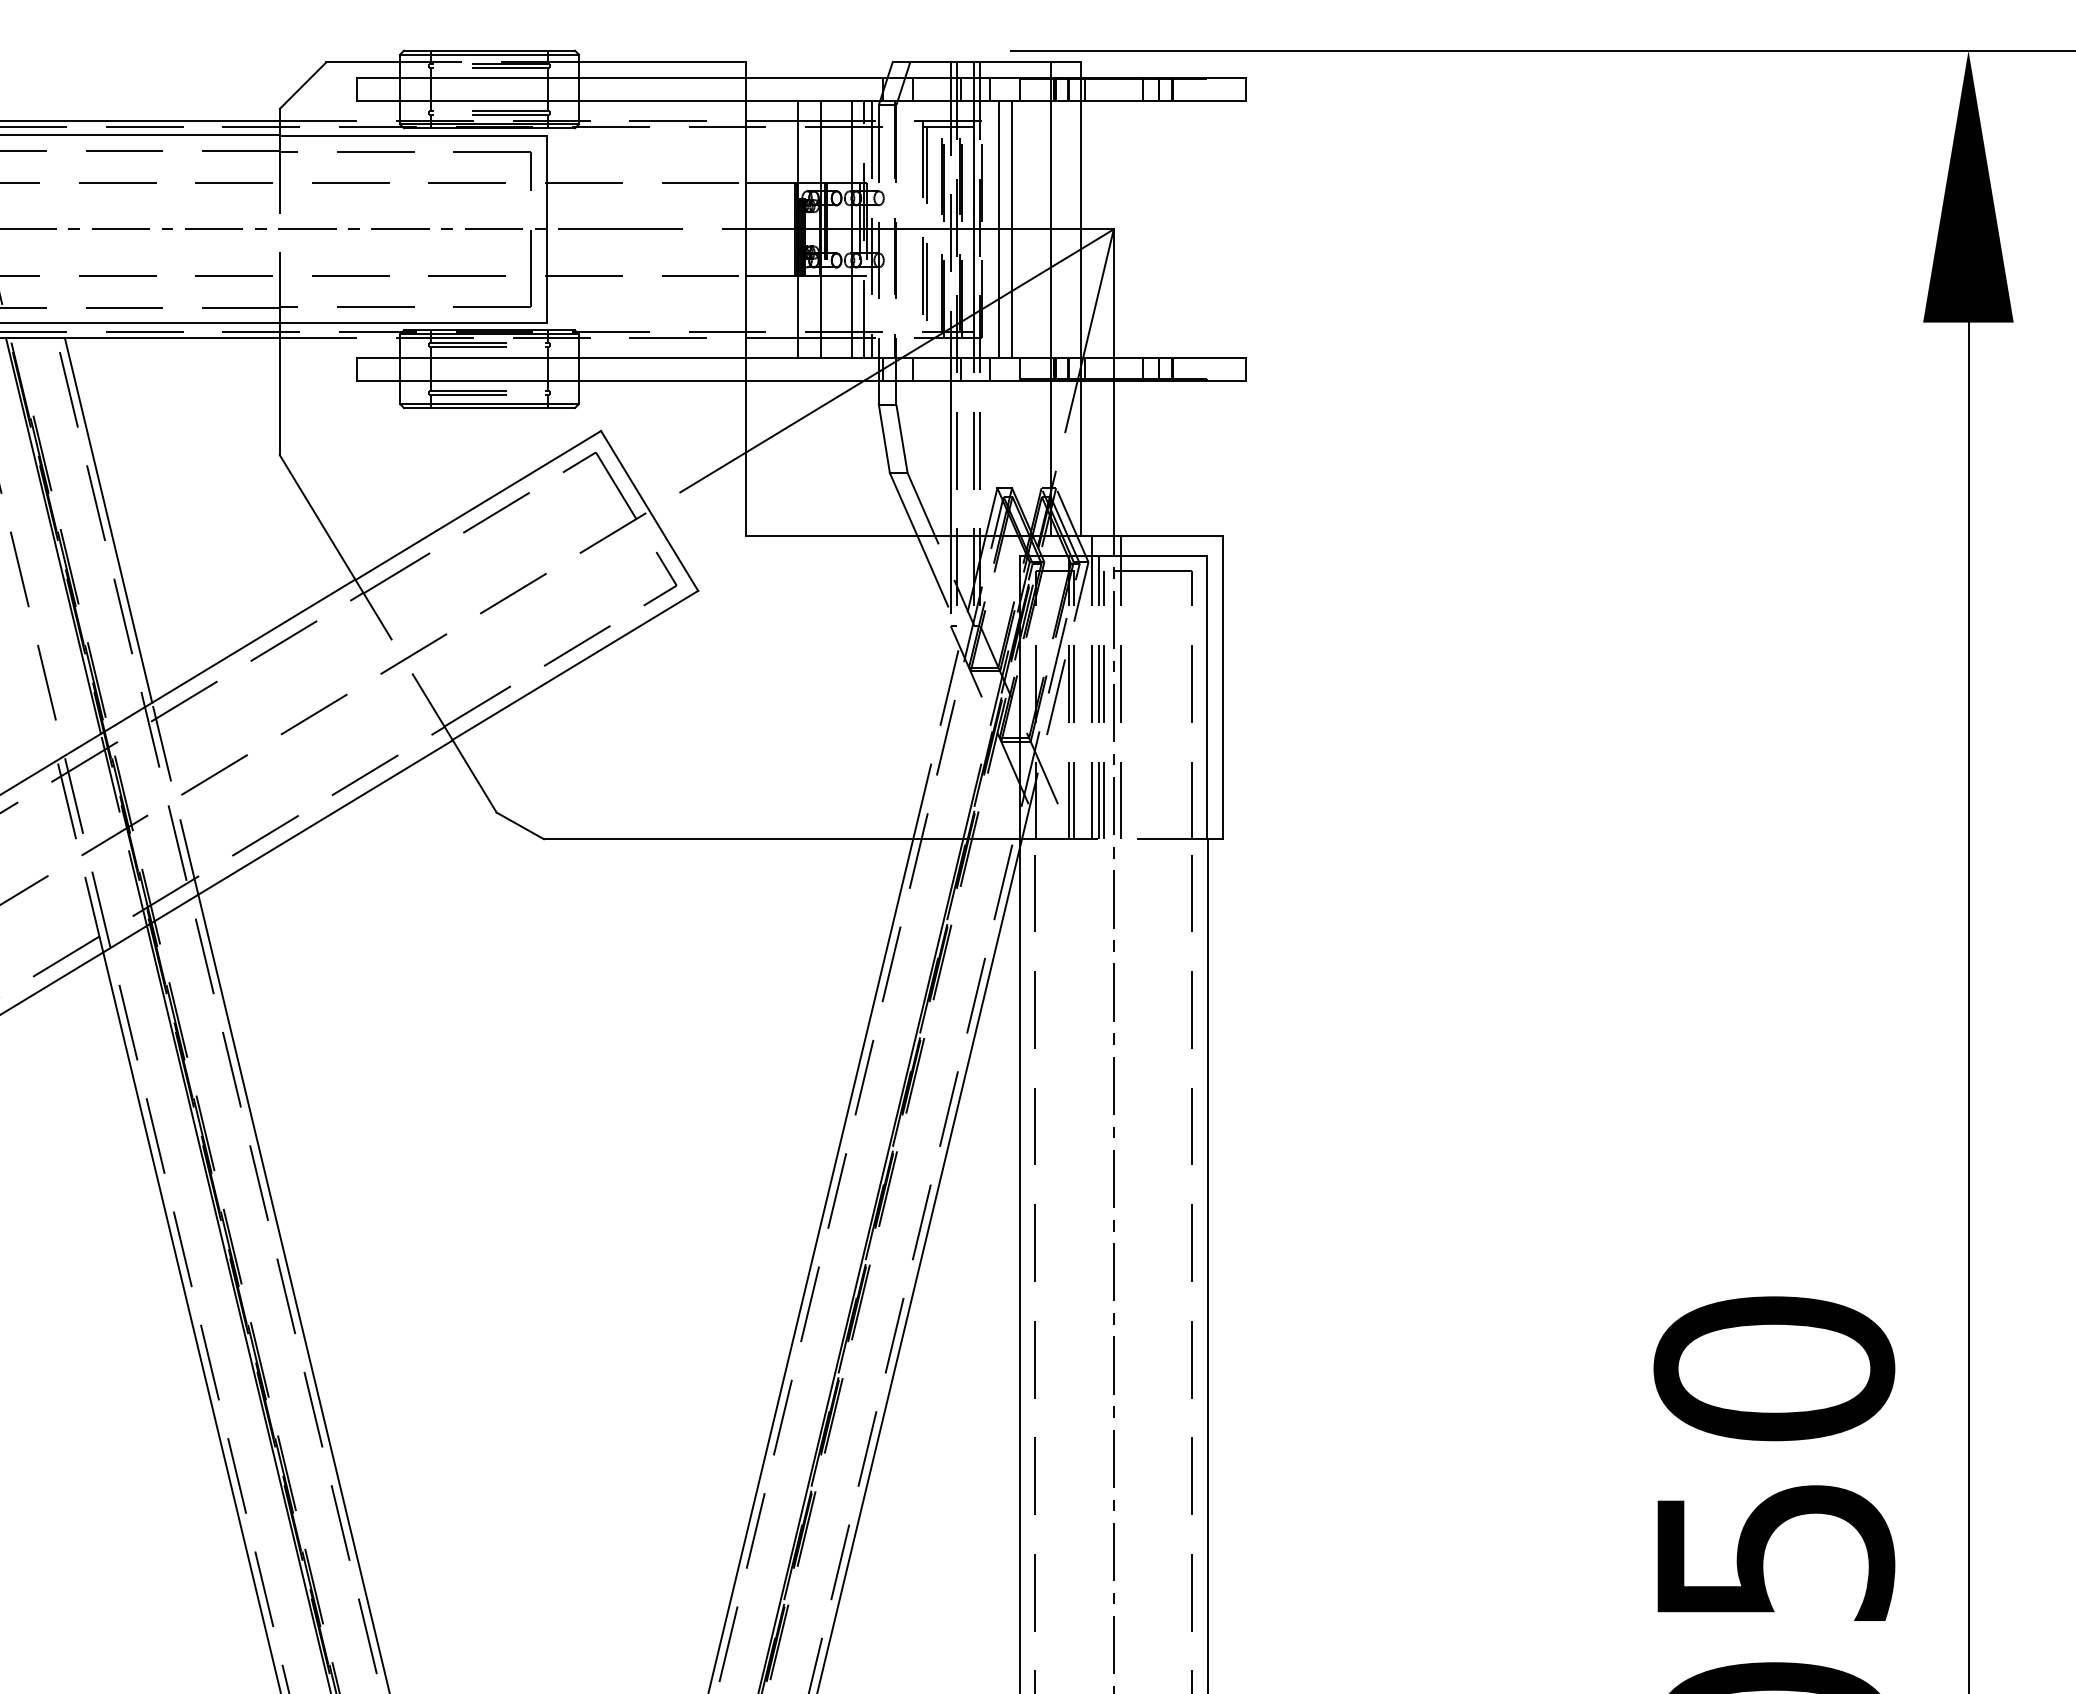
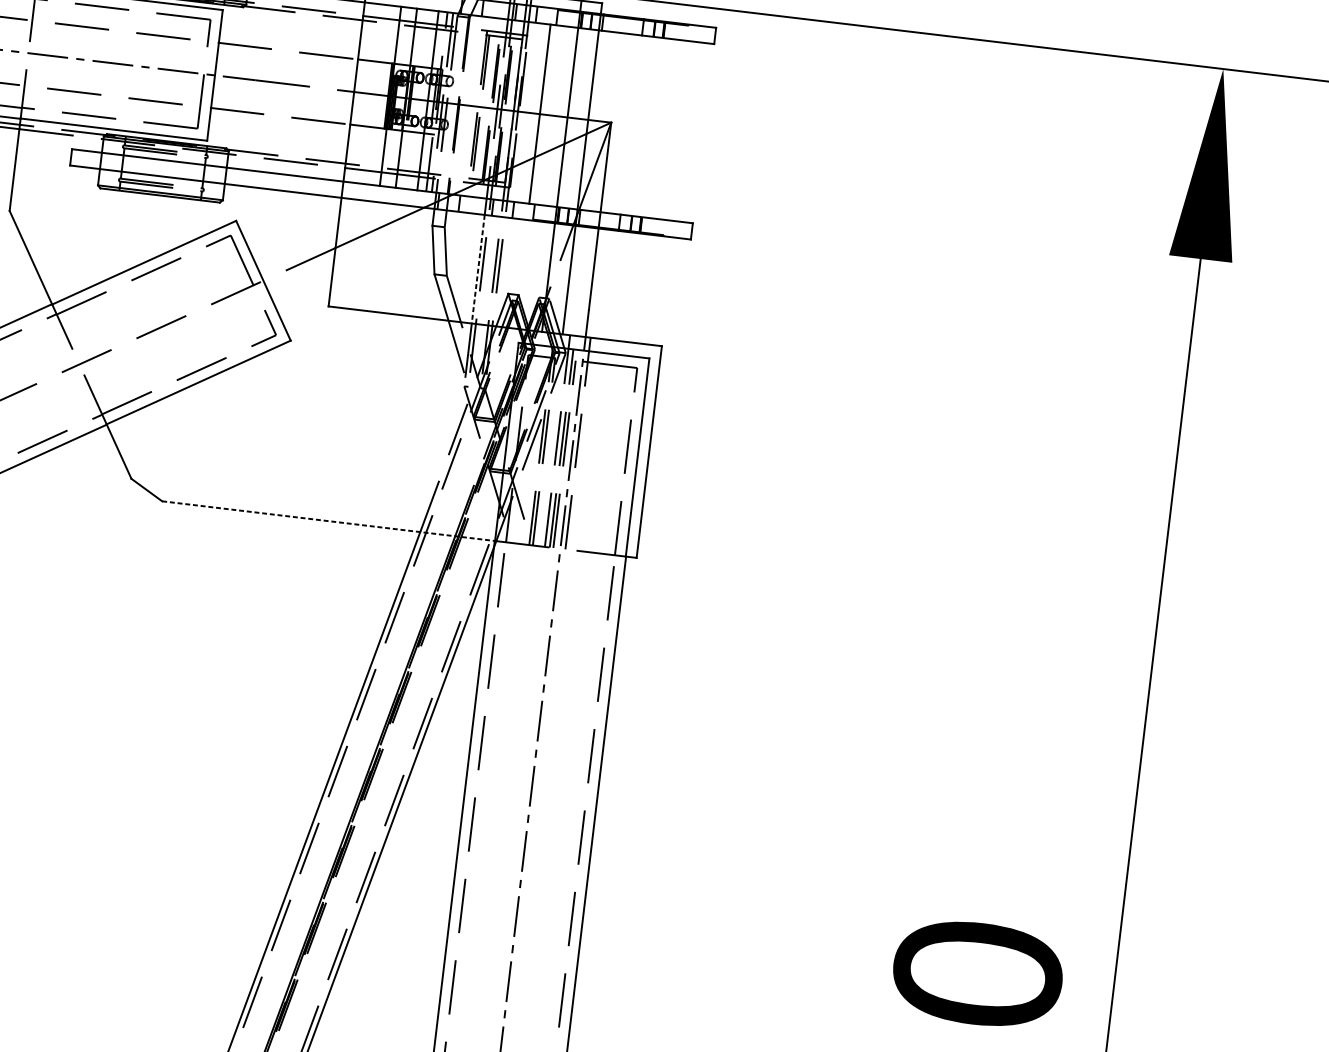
line: (998, 229) -> (530, 113), removed
line: (950, 458) -> (478, 269), solid -> dashed
line: (782, 839) -> (328, 521), solid -> dashed

